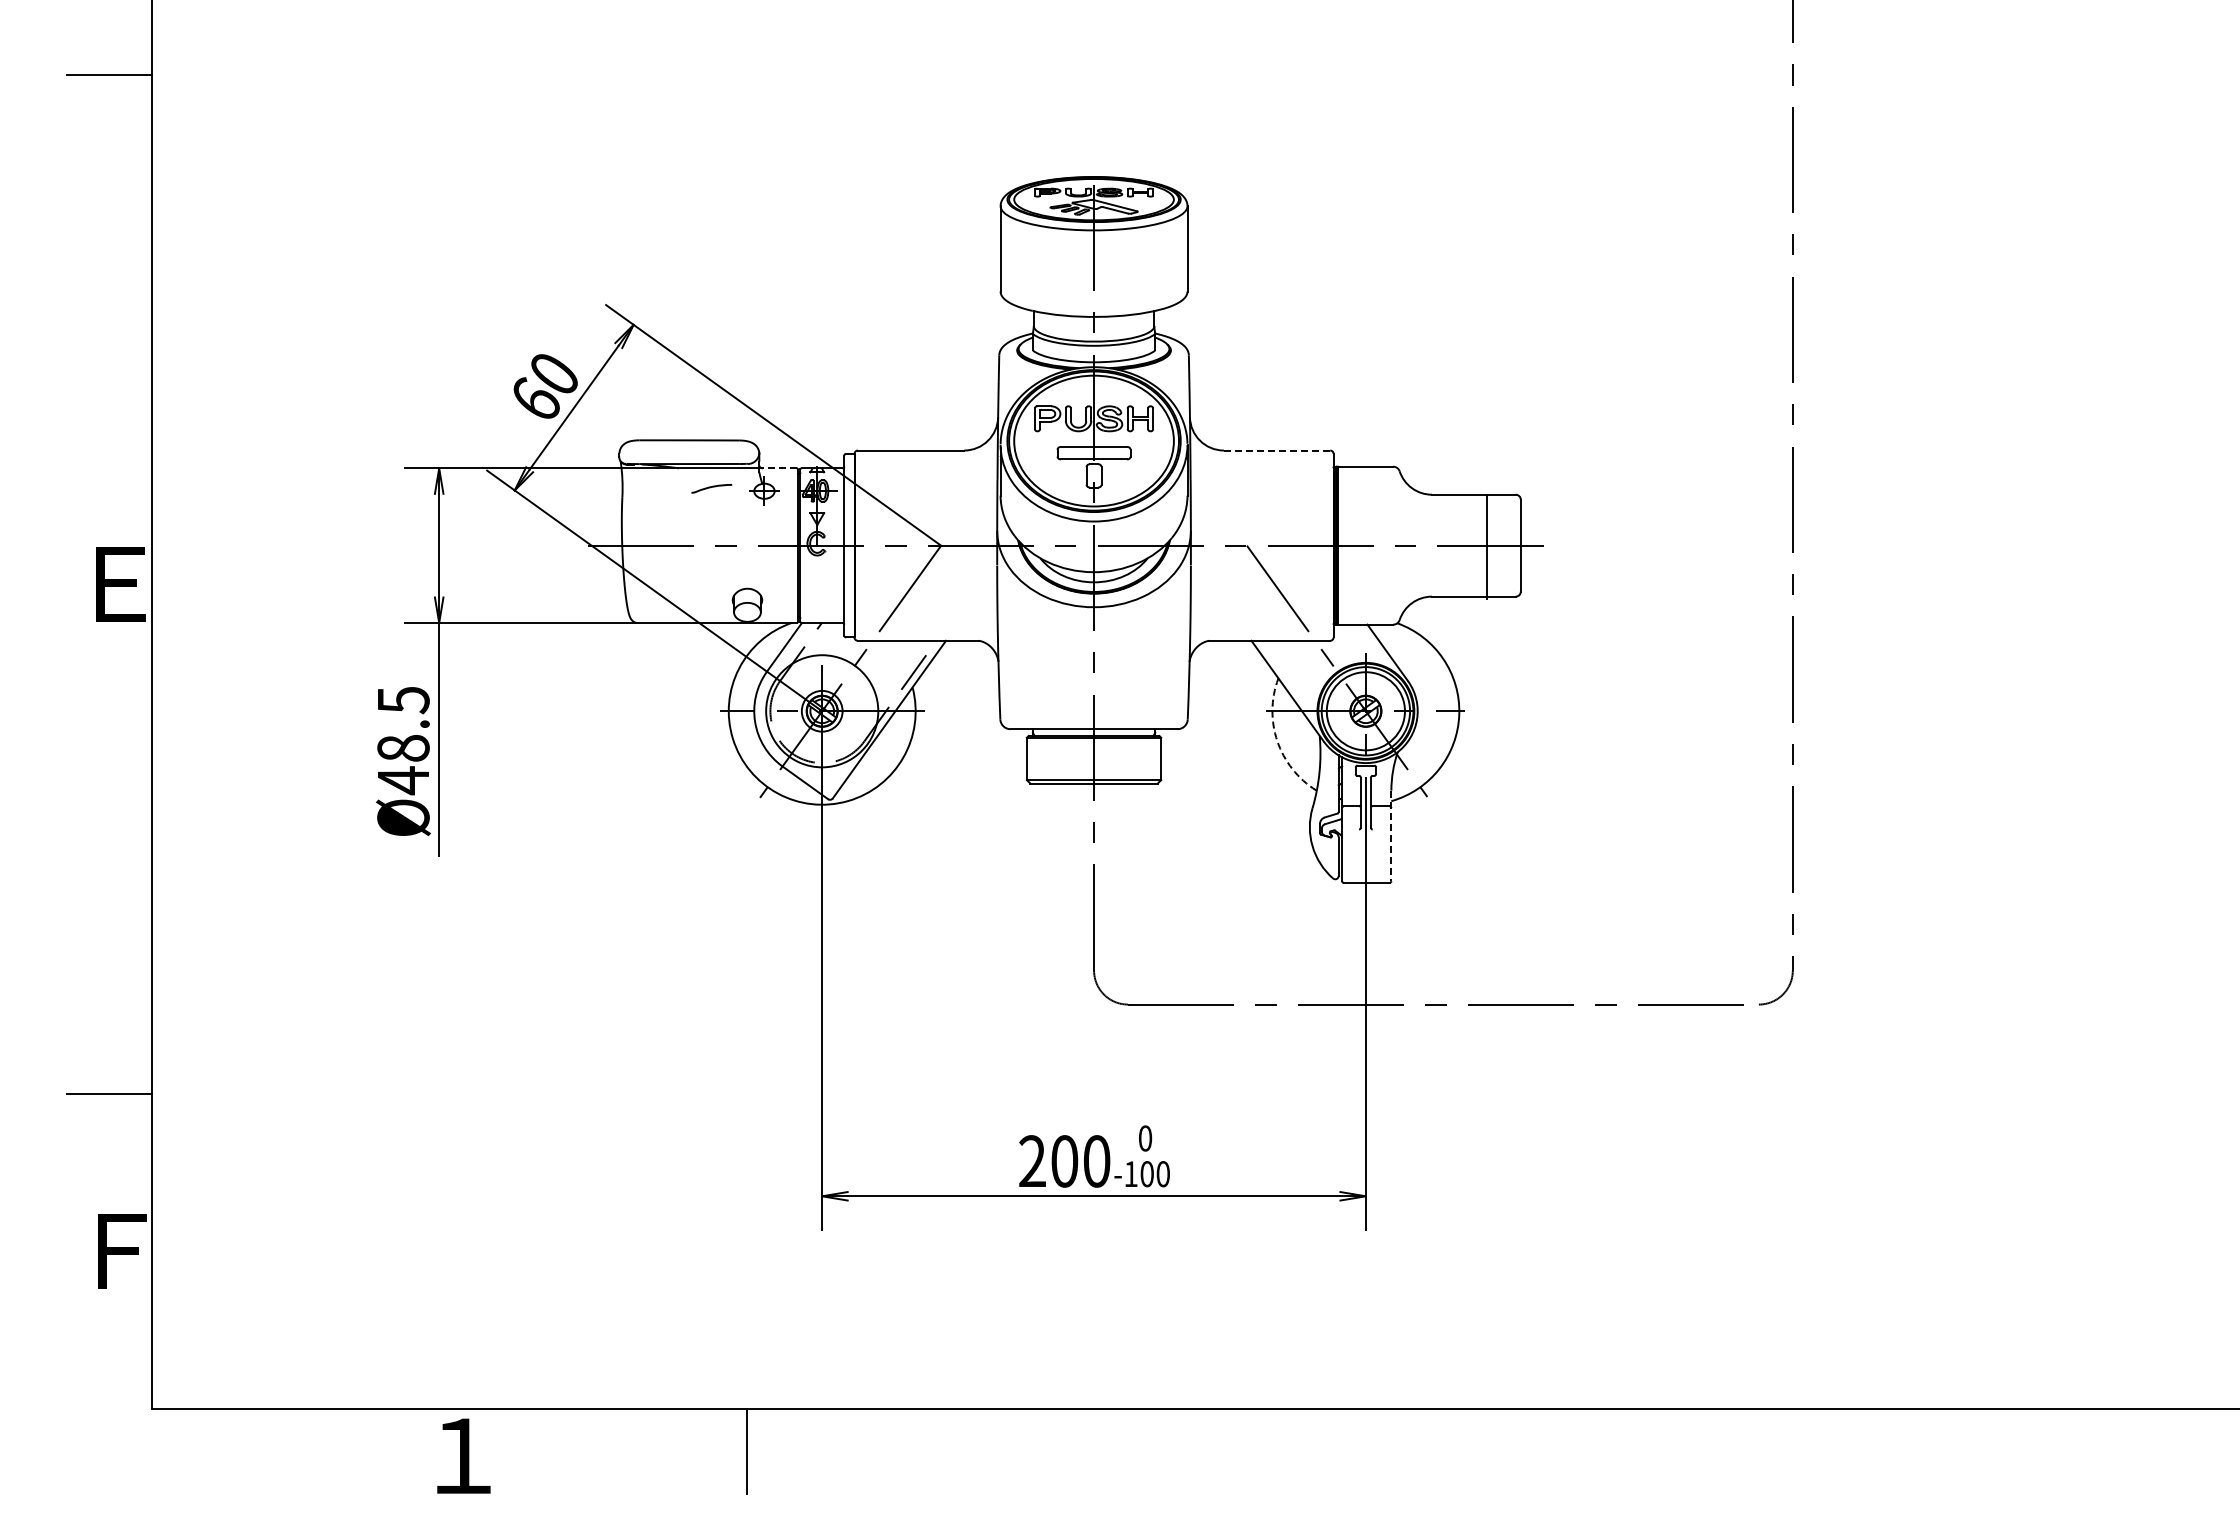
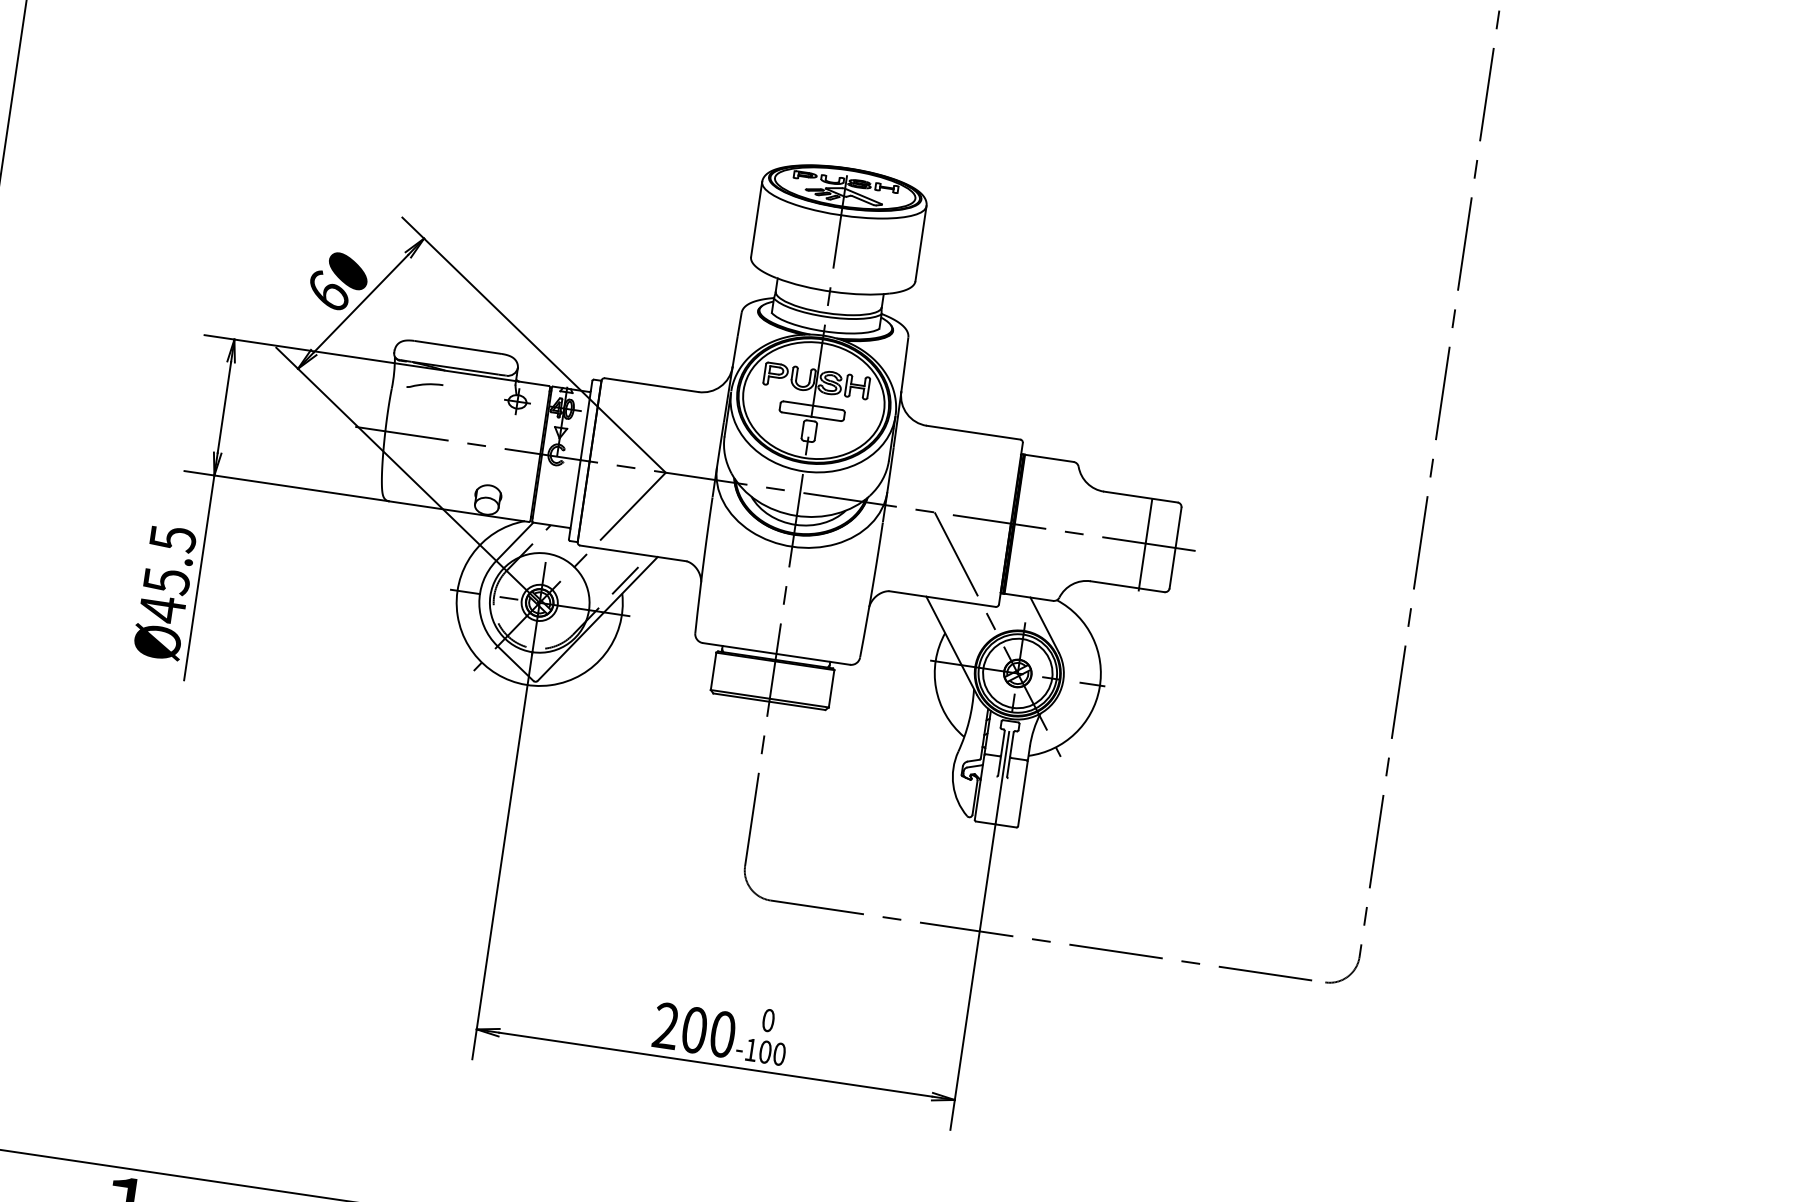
line: (1277, 450) -> (973, 432), dashed -> solid
line: (779, 468) -> (533, 383), dashed -> solid
curve: (711, 487) -> (424, 384), moved
arc: (1277, 741) -> (936, 688), dashed -> solid
text: (403, 748) -> (166, 581), Ø48.5 -> Ø45.5
line: (1391, 836) -> (1024, 786), dashed -> solid

